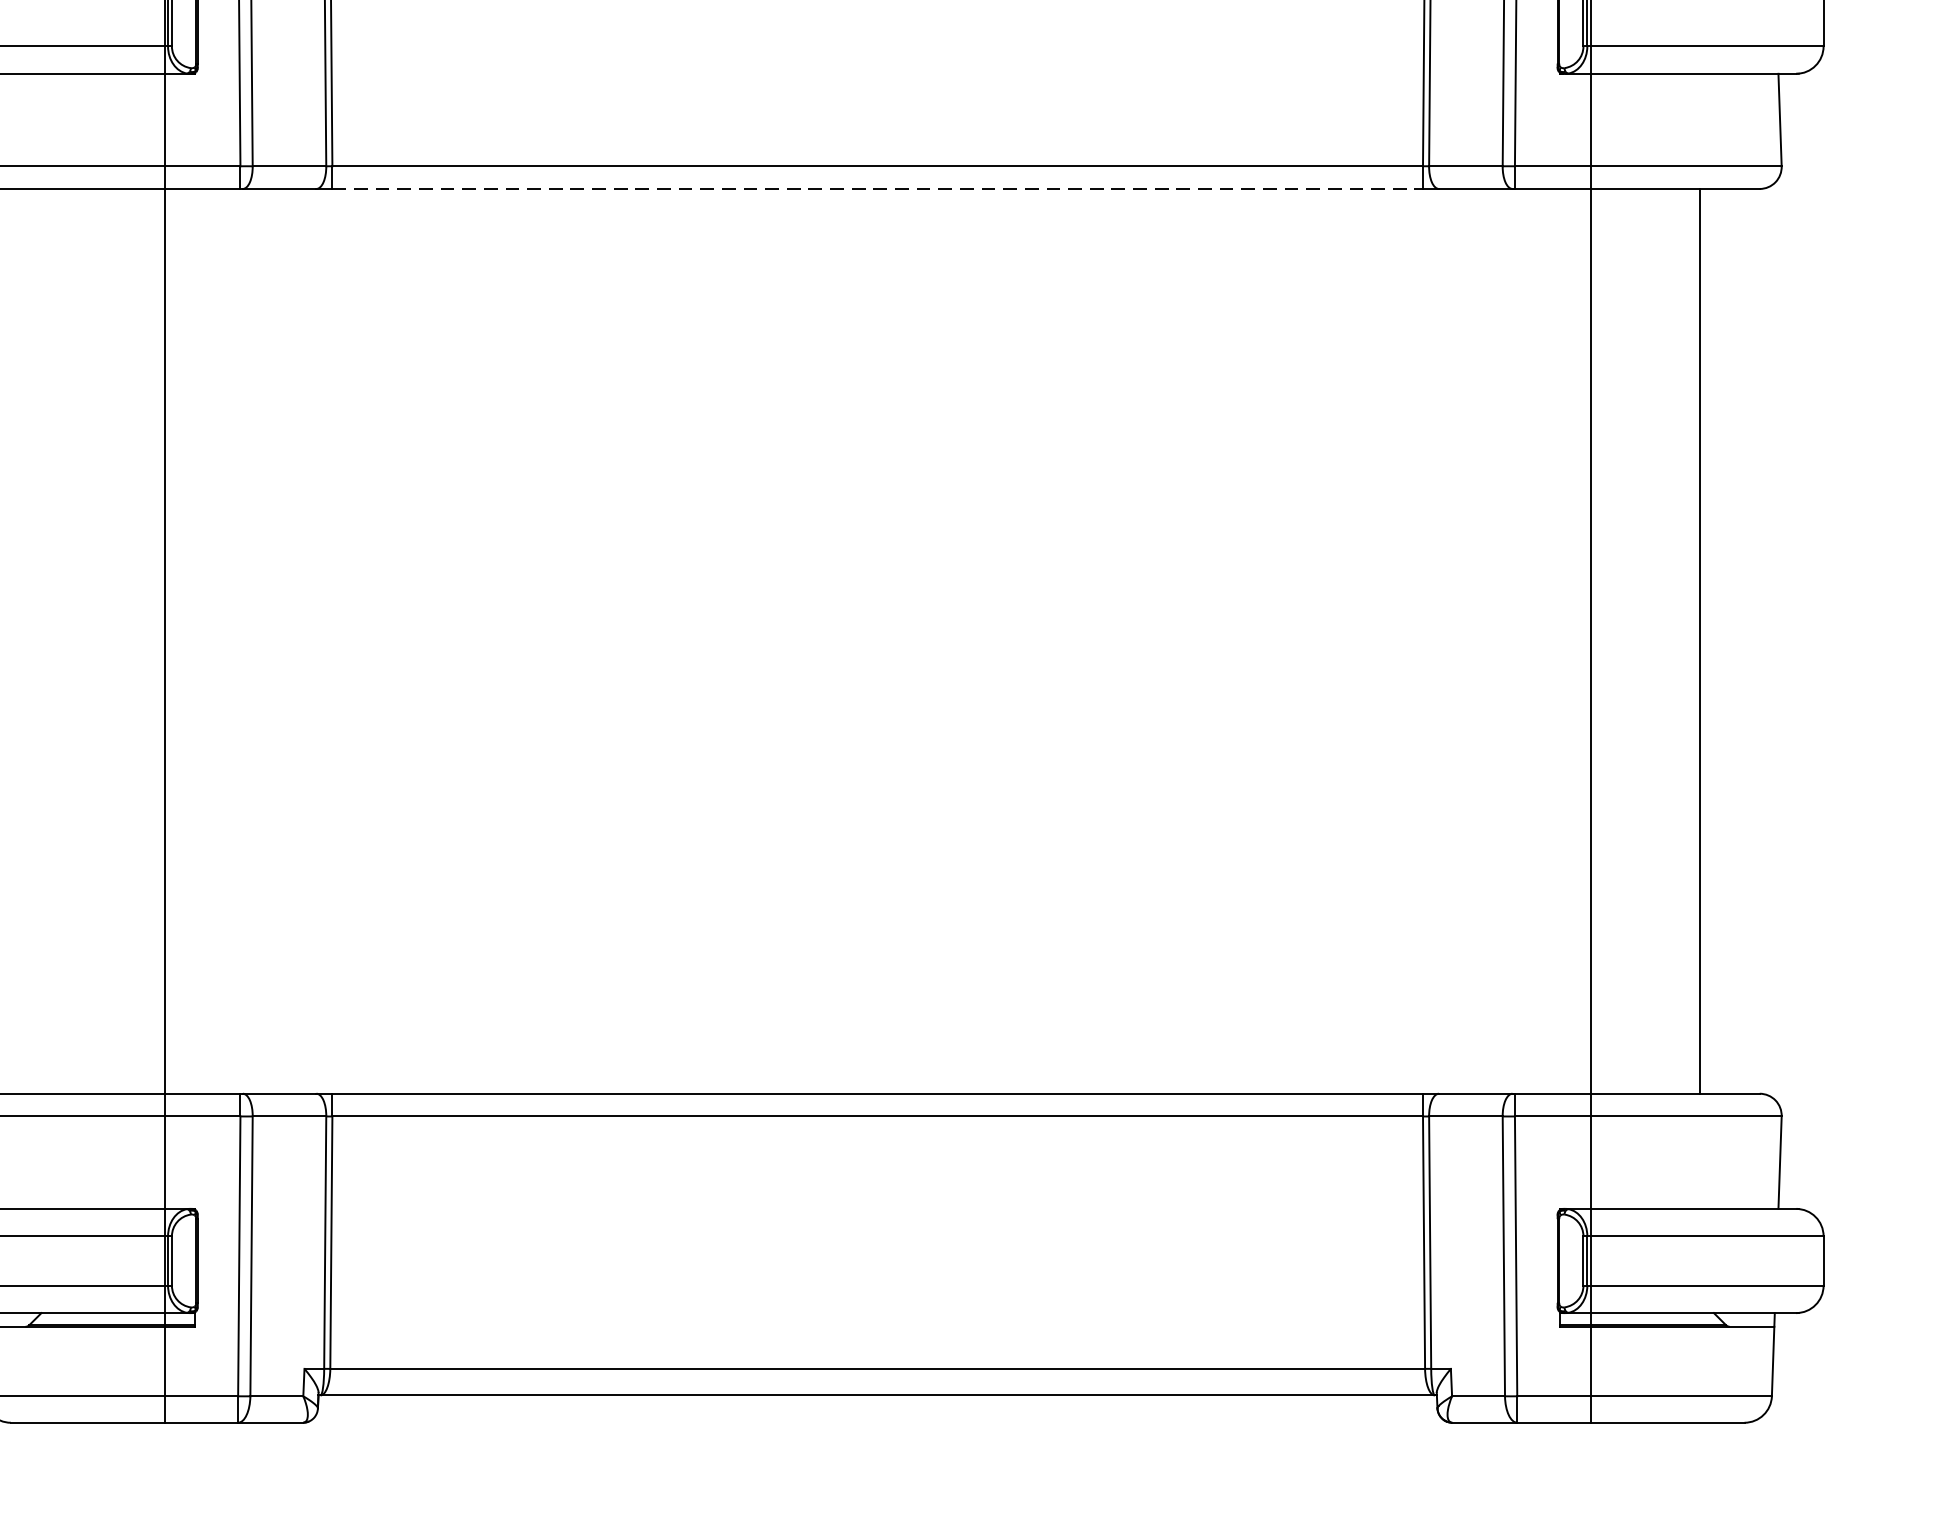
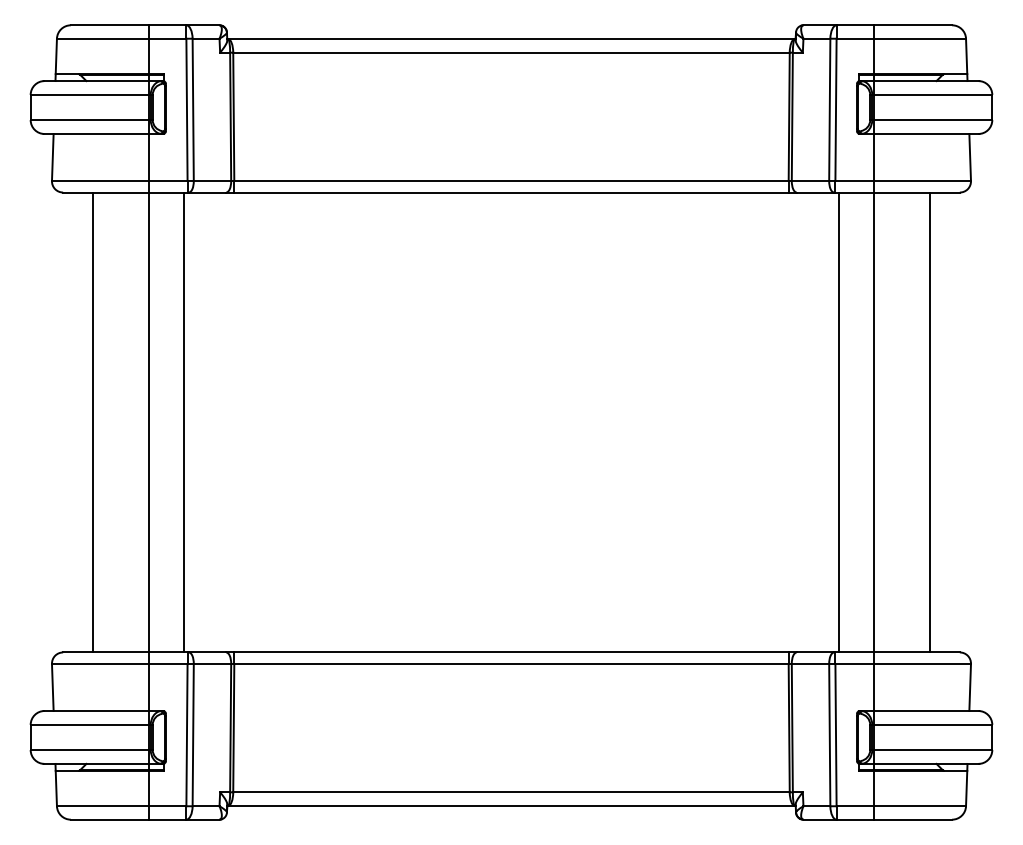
line: (877, 188) -> (511, 192), dashed -> solid
line: (55, 641) -> (93, 422), added
line: (232, 641) -> (183, 422), added
line: (1522, 641) -> (839, 422), added

